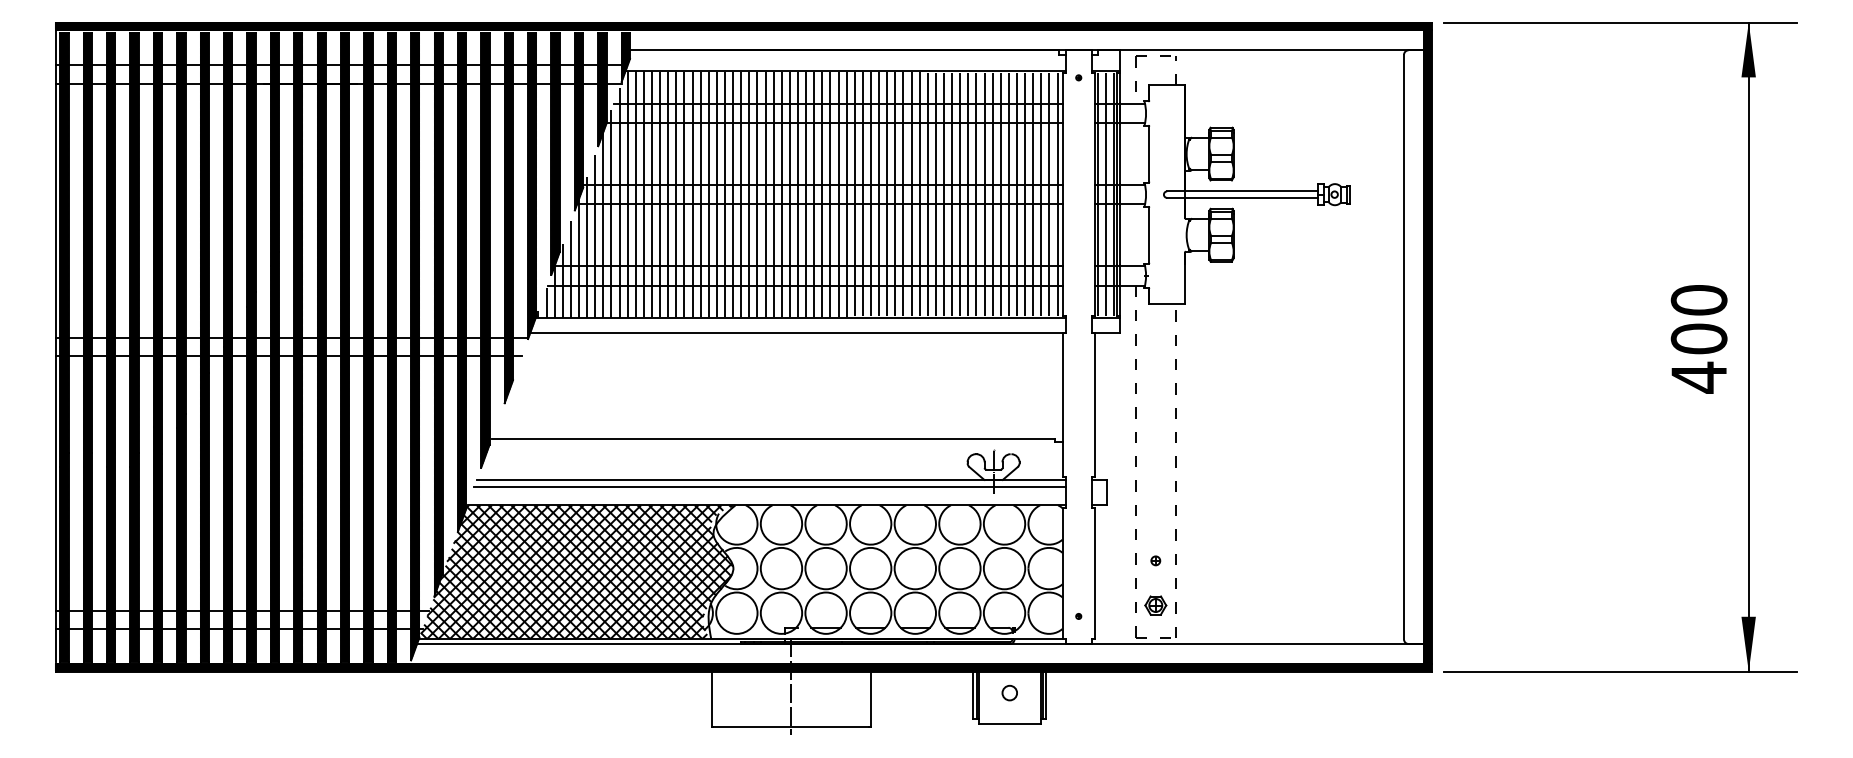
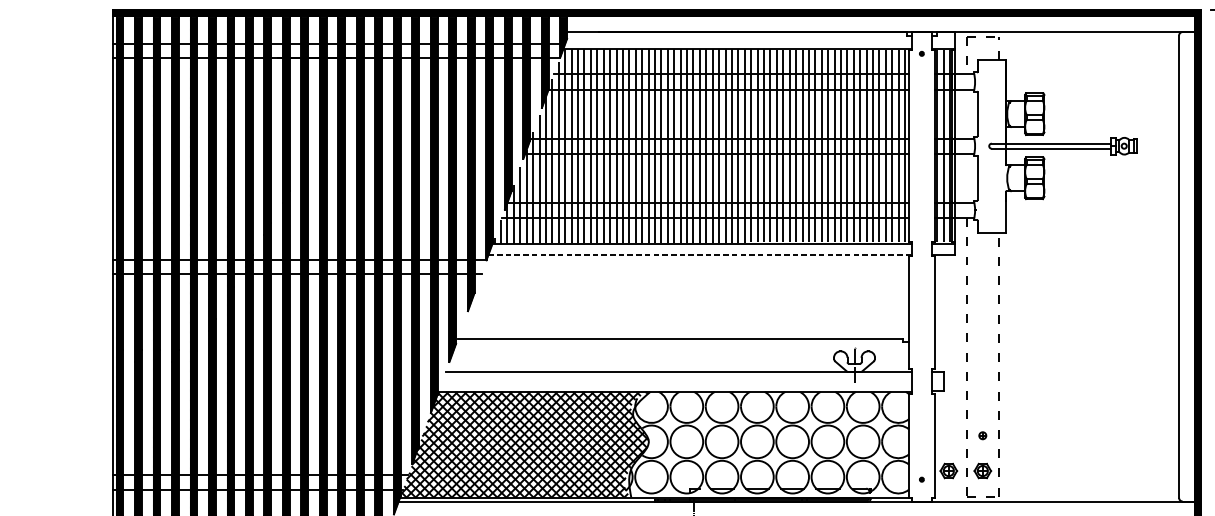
line: (798, 332) -> (700, 255), solid -> dashed
line: (769, 486) -> (677, 376), removed
part: (1112, 605) -> (948, 471), added

